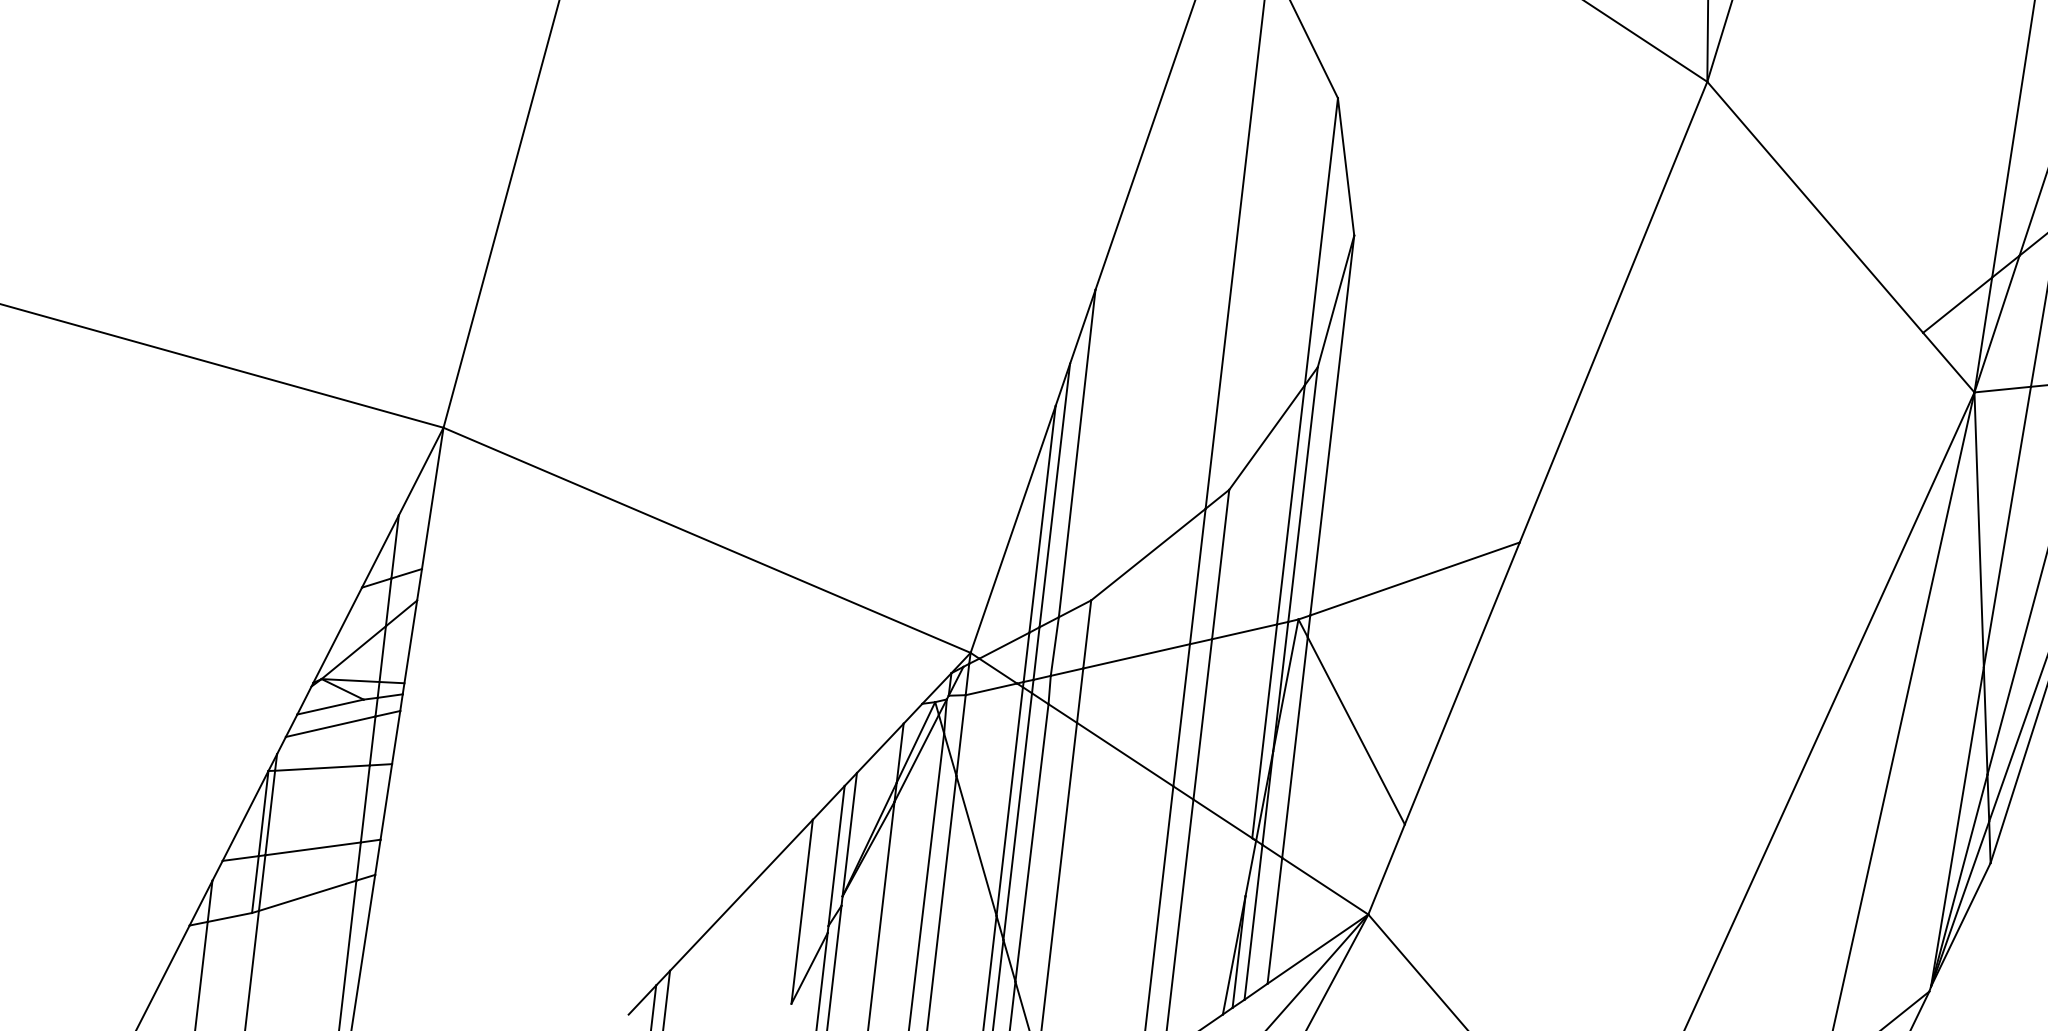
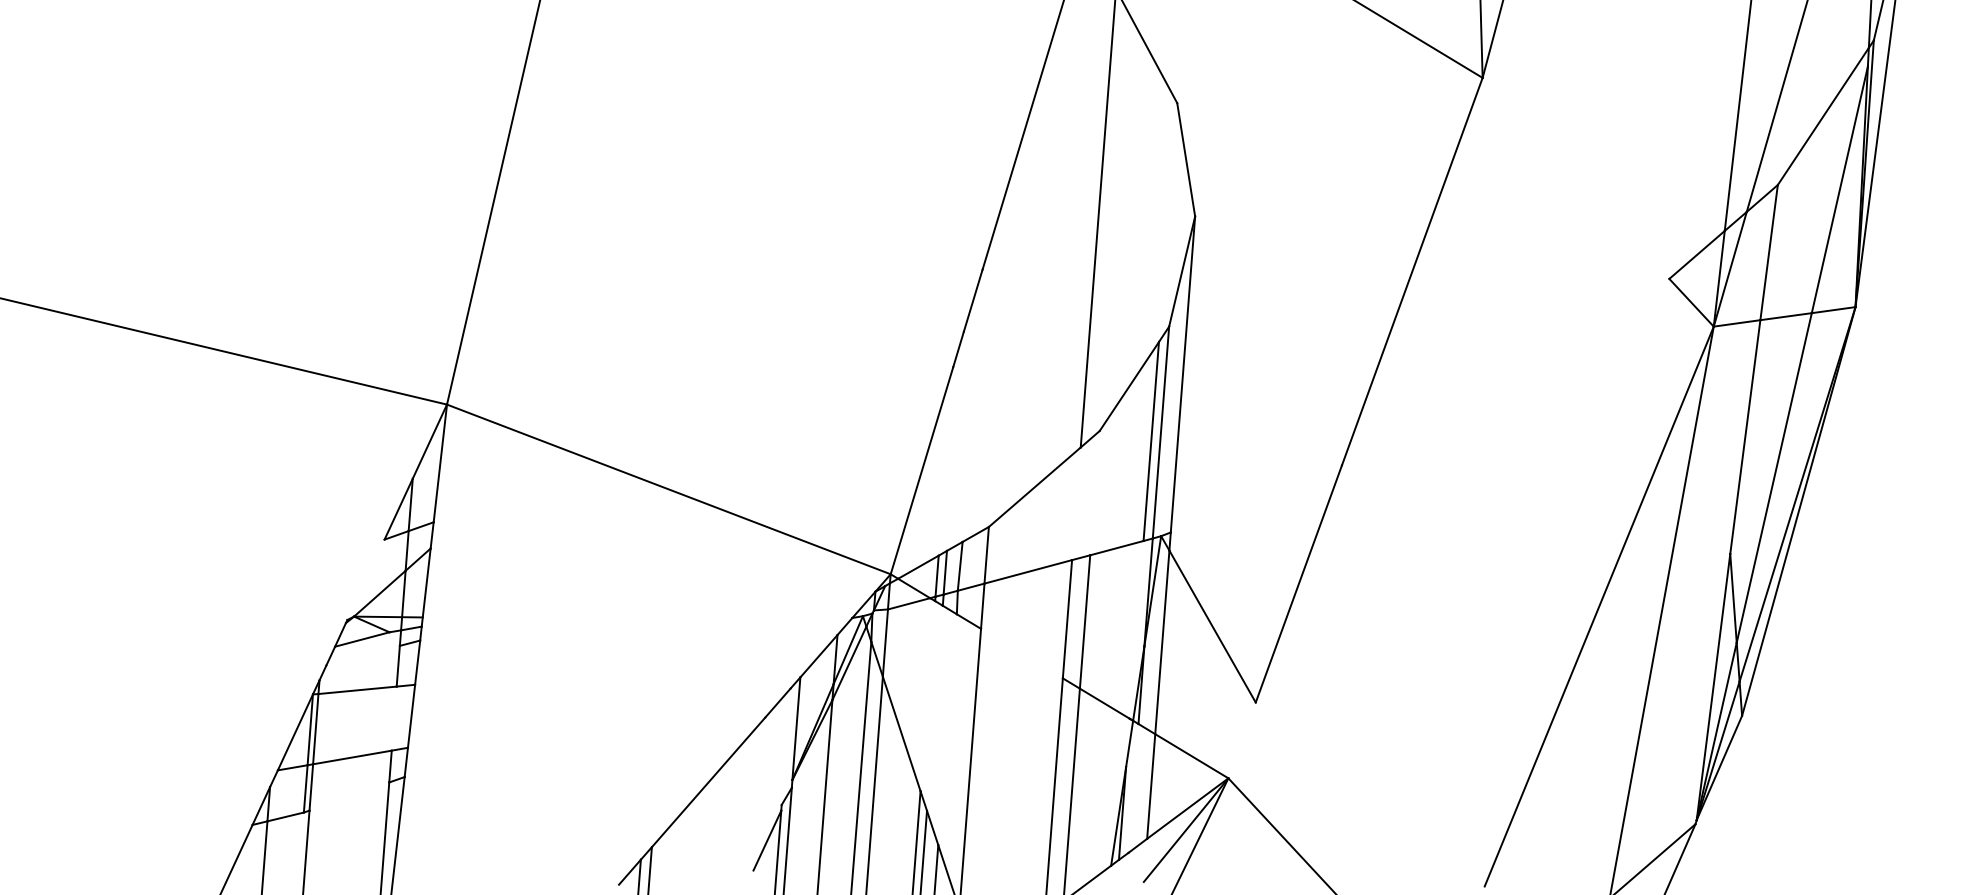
line: (1814, 206) -> (1575, 177), removed
line: (1320, 241) -> (1167, 222), removed
line: (1077, 453) -> (972, 405), removed
line: (1053, 494) -> (954, 440), removed
line: (1041, 519) -> (945, 461), removed
line: (1978, 528) -> (1721, 439), removed
line: (1220, 564) -> (1094, 493), removed
line: (1197, 576) -> (1076, 503), removed
line: (1413, 578) -> (1255, 498), removed
line: (337, 634) -> (365, 579), removed
line: (329, 726) -> (362, 655), removed
line: (1264, 730) -> (1136, 629), removed
line: (1124, 754) -> (1021, 653), removed
line: (1009, 801) -> (927, 696), removed
line: (364, 803) -> (393, 718), removed
line: (1017, 815) -> (934, 707), removed
line: (1031, 842) -> (947, 729), removed
line: (835, 855) -> (785, 746), removed
line: (1385, 869) -> (1241, 740), removed
line: (307, 895) -> (349, 796), removed
line: (802, 911) -> (759, 793), removed
line: (1253, 922) -> (1133, 788), removed

